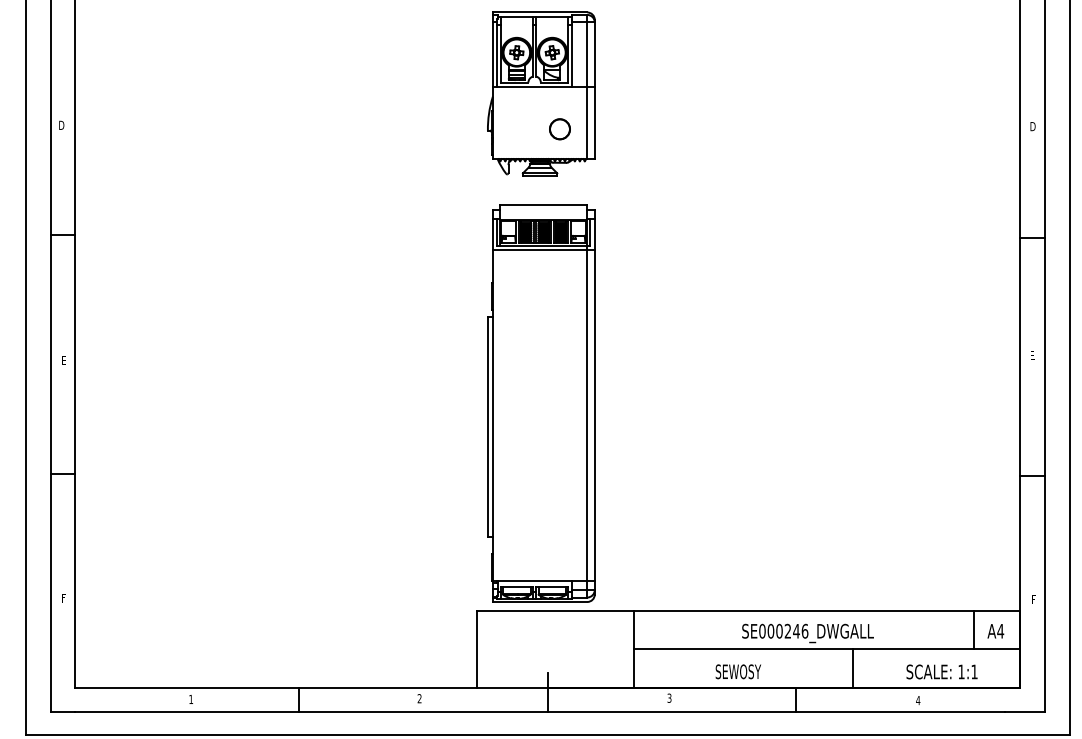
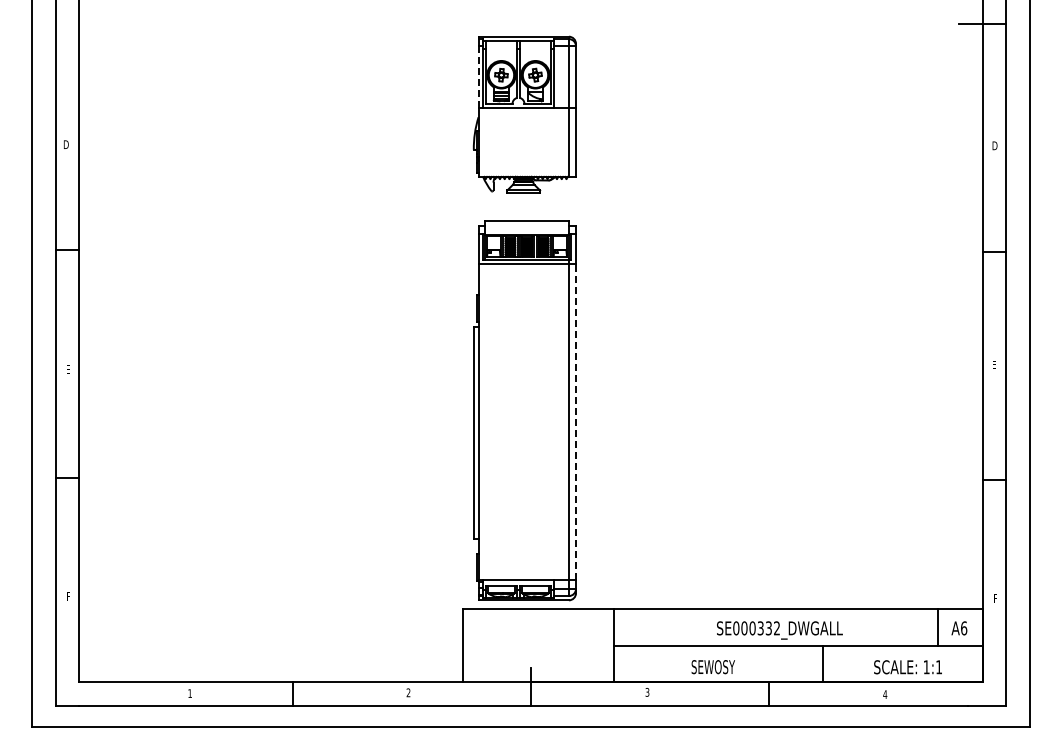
line: (492, 54) -> (478, 76), solid -> dashed
circle: (559, 128) -> (542, 147), removed
line: (595, 414) -> (576, 421), solid -> dashed
text: (796, 631) -> (768, 628), SE000246_DWGALL -> SE000332_DWGALL
text: (1000, 631) -> (963, 628), A4 -> A6

